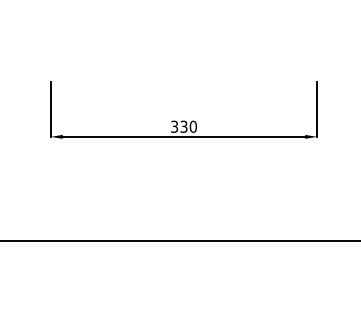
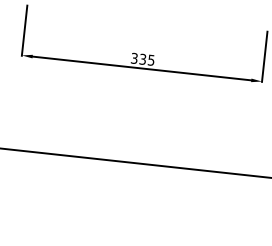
text: (192, 126) -> (150, 59), 330 -> 335

